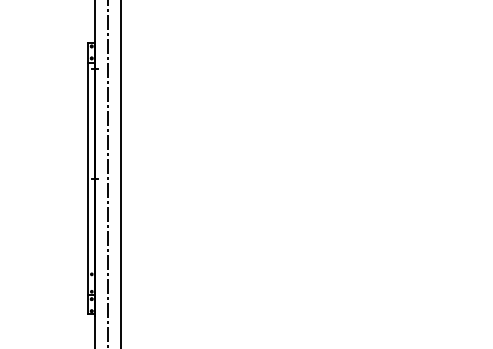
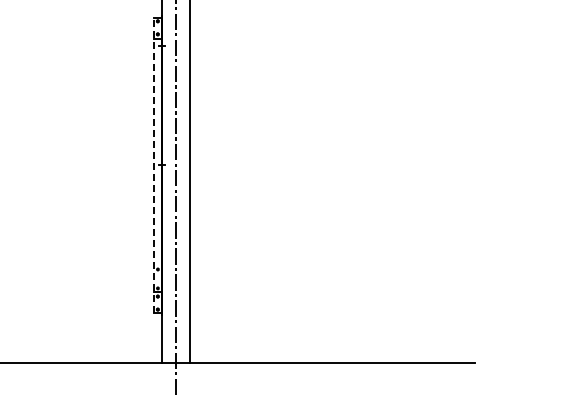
line: (87, 178) -> (153, 165), solid -> dashed

